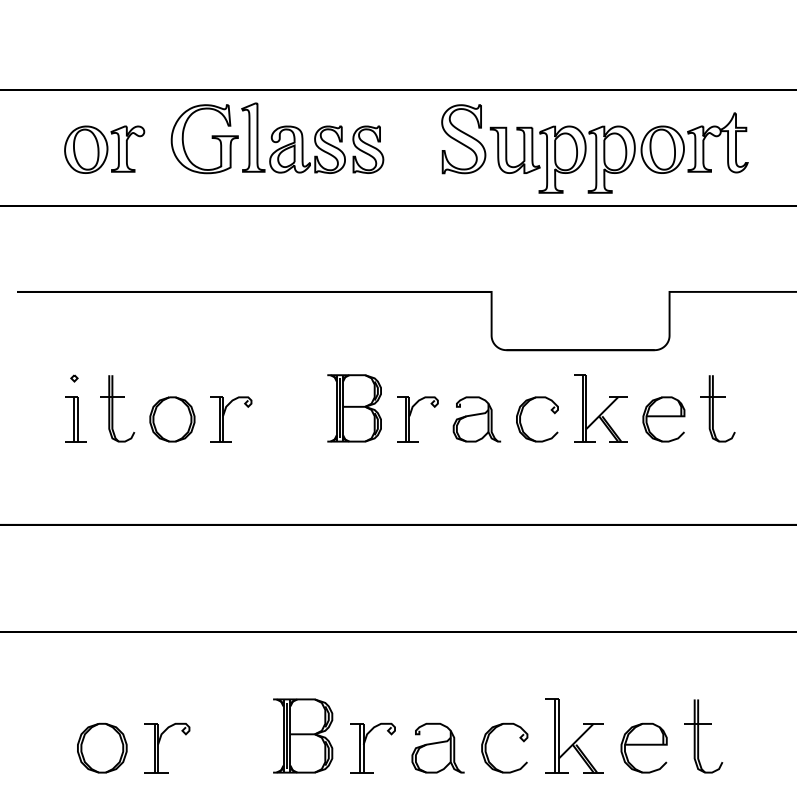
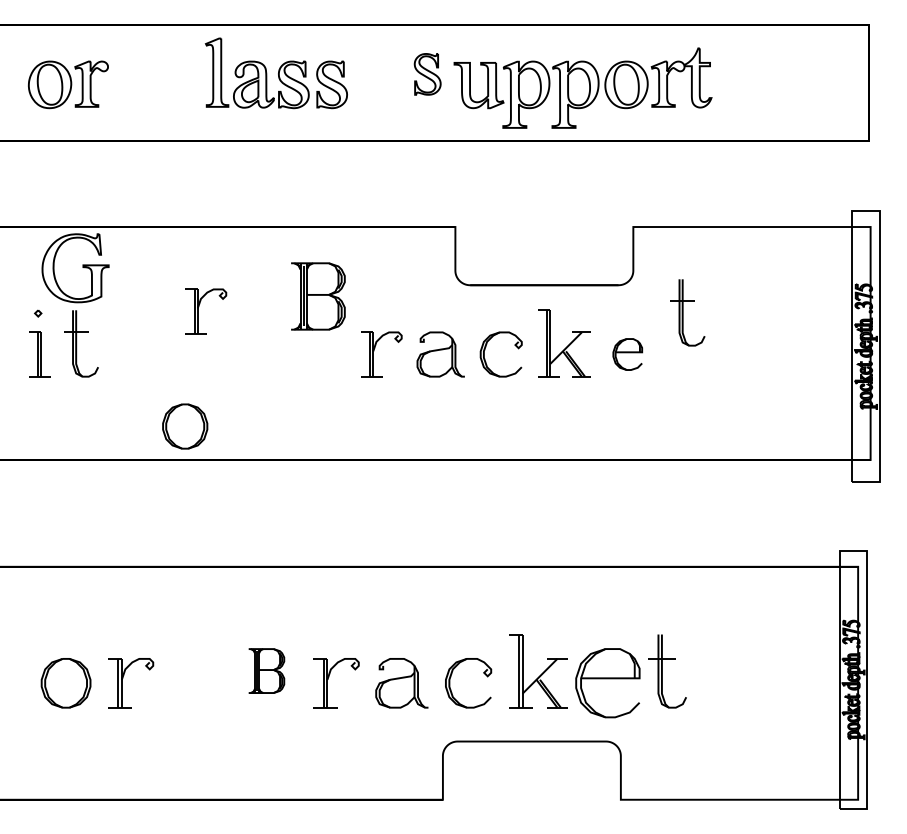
part: (211, 138) -> (82, 267), moved
part: (463, 139) -> (427, 74), size x0.6
part: (354, 408) -> (318, 296), moved
part: (717, 408) -> (687, 312), moved
part: (172, 419) -> (185, 426), moved
part: (223, 419) -> (198, 311), moved
part: (663, 419) -> (627, 354), size x0.7
part: (302, 735) -> (266, 670), size x0.6
part: (643, 748) -> (607, 683), size x1.4

